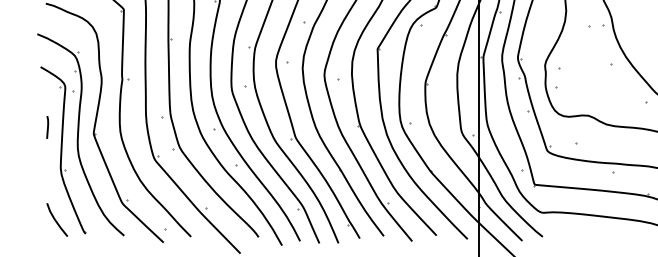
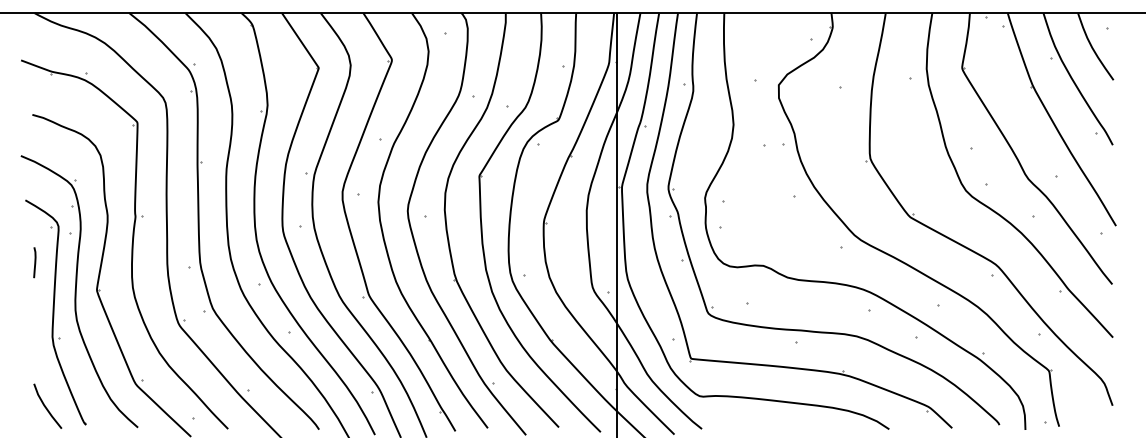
line: (47, 127) -> (34, 262), moved

